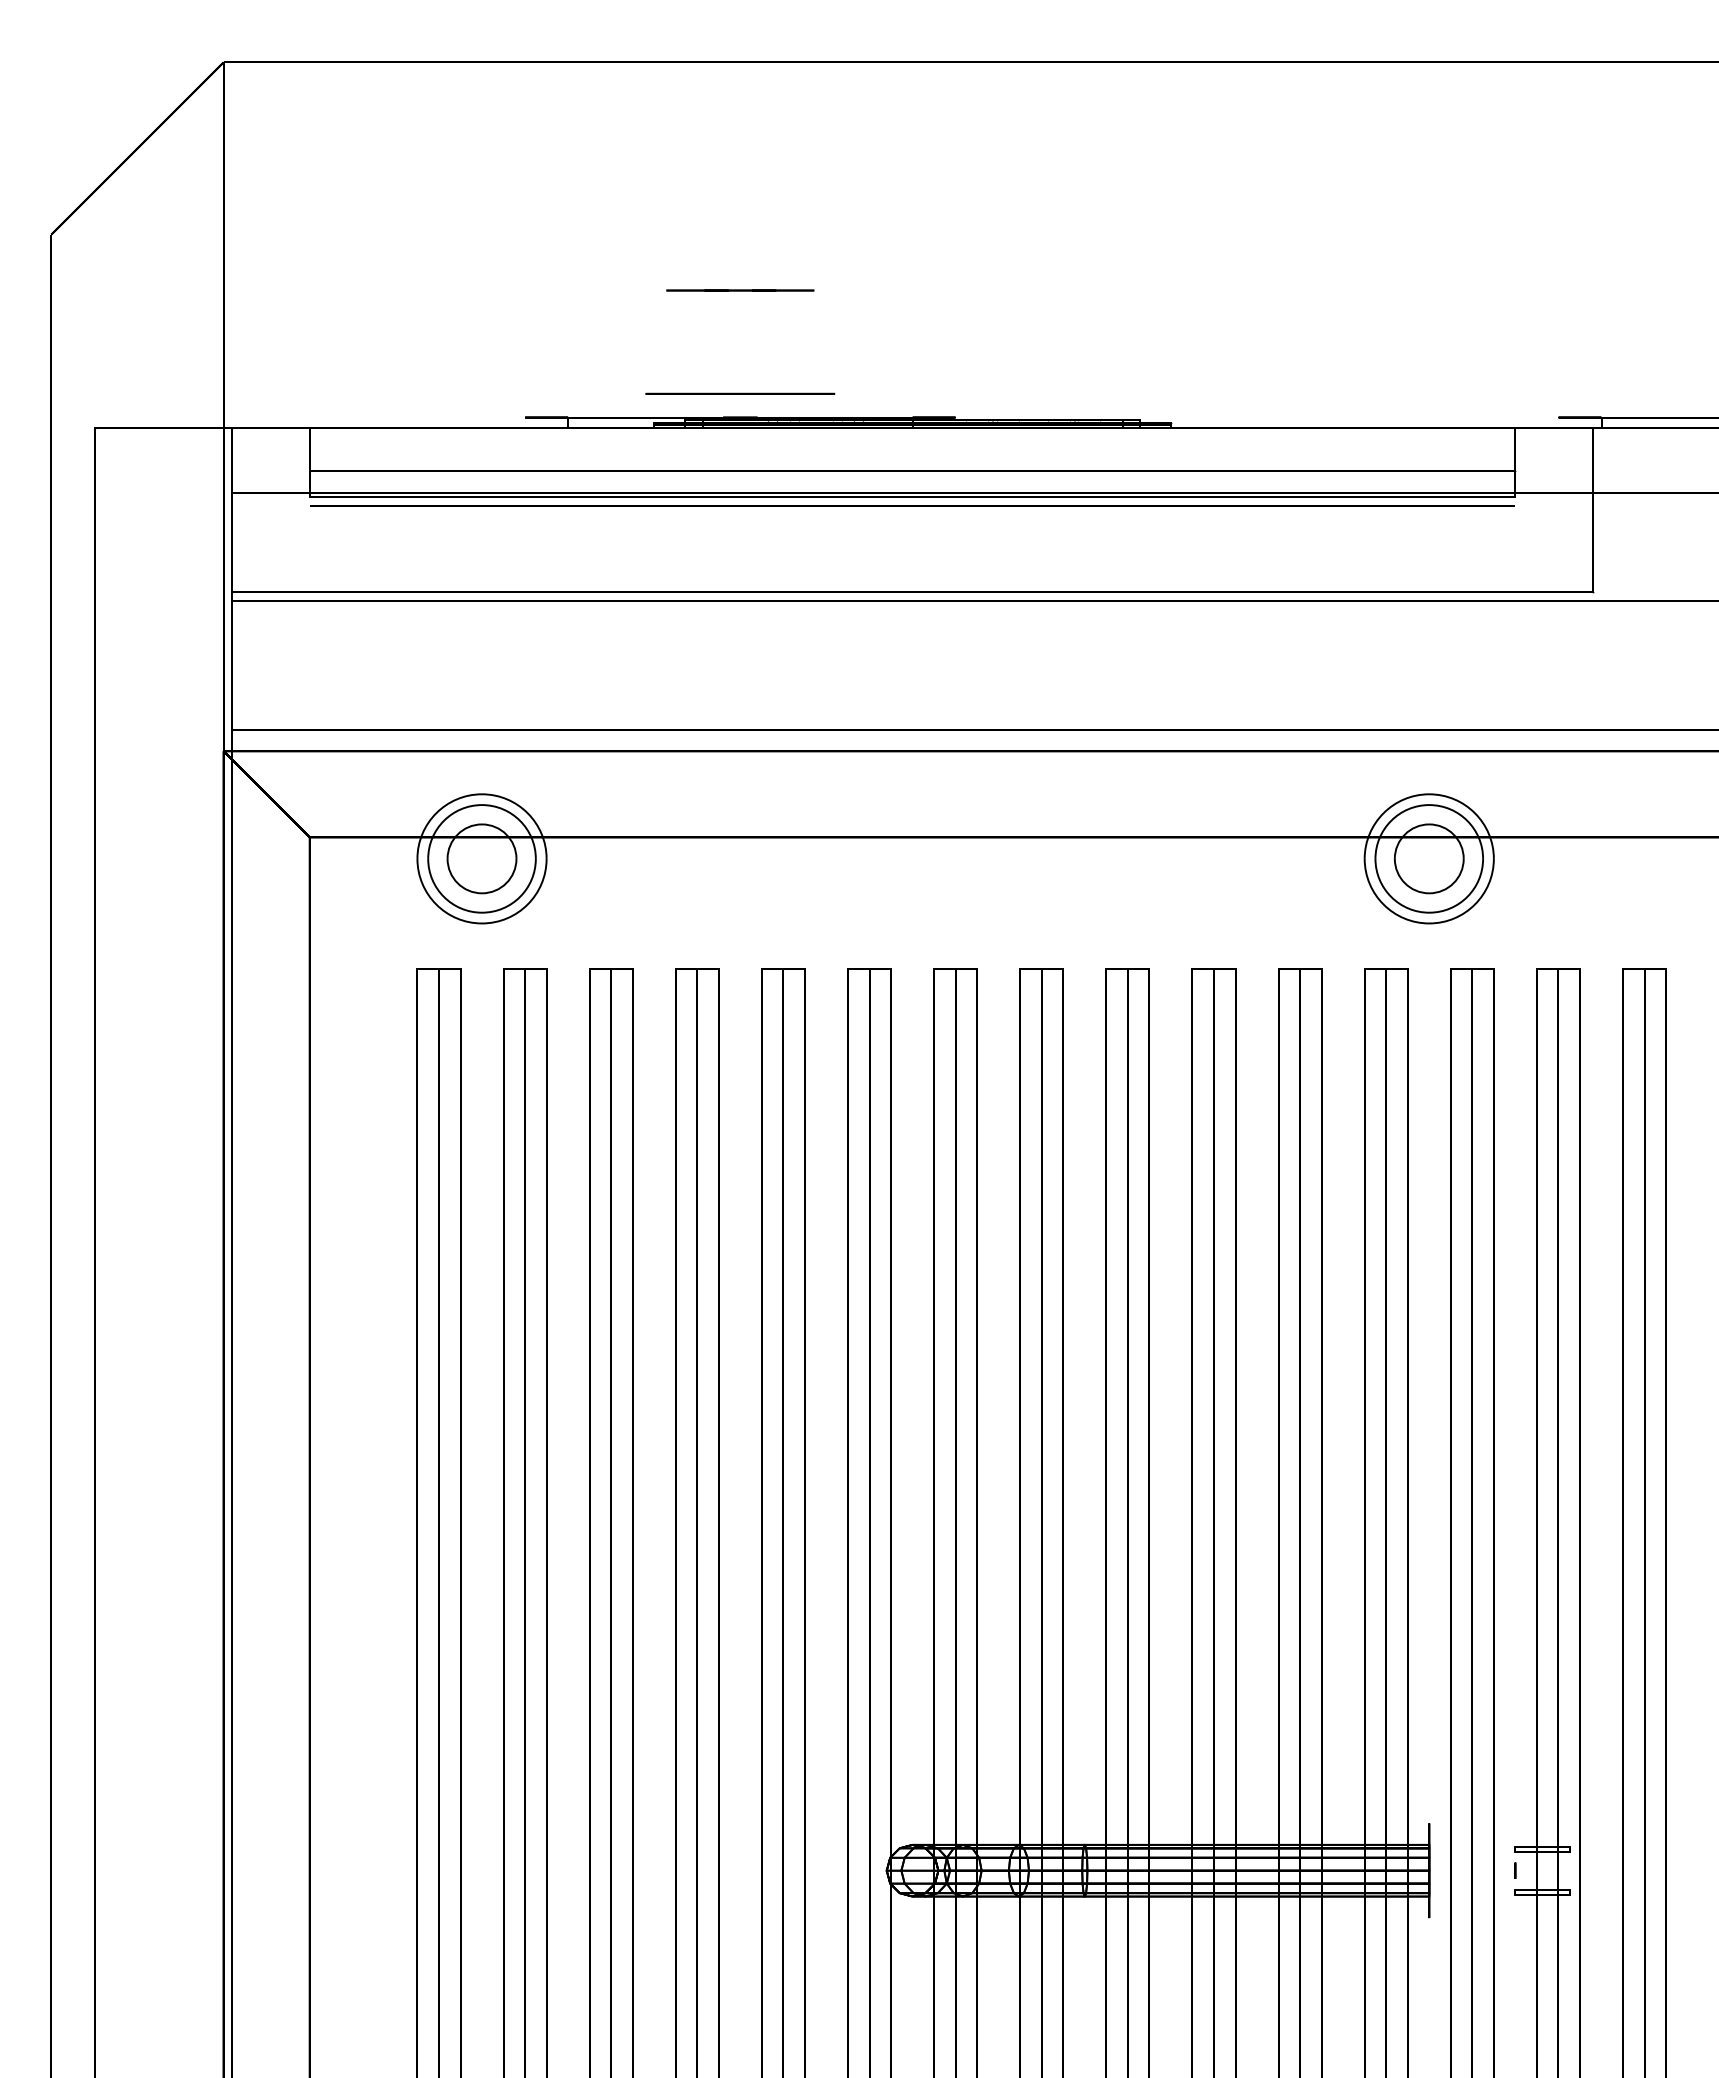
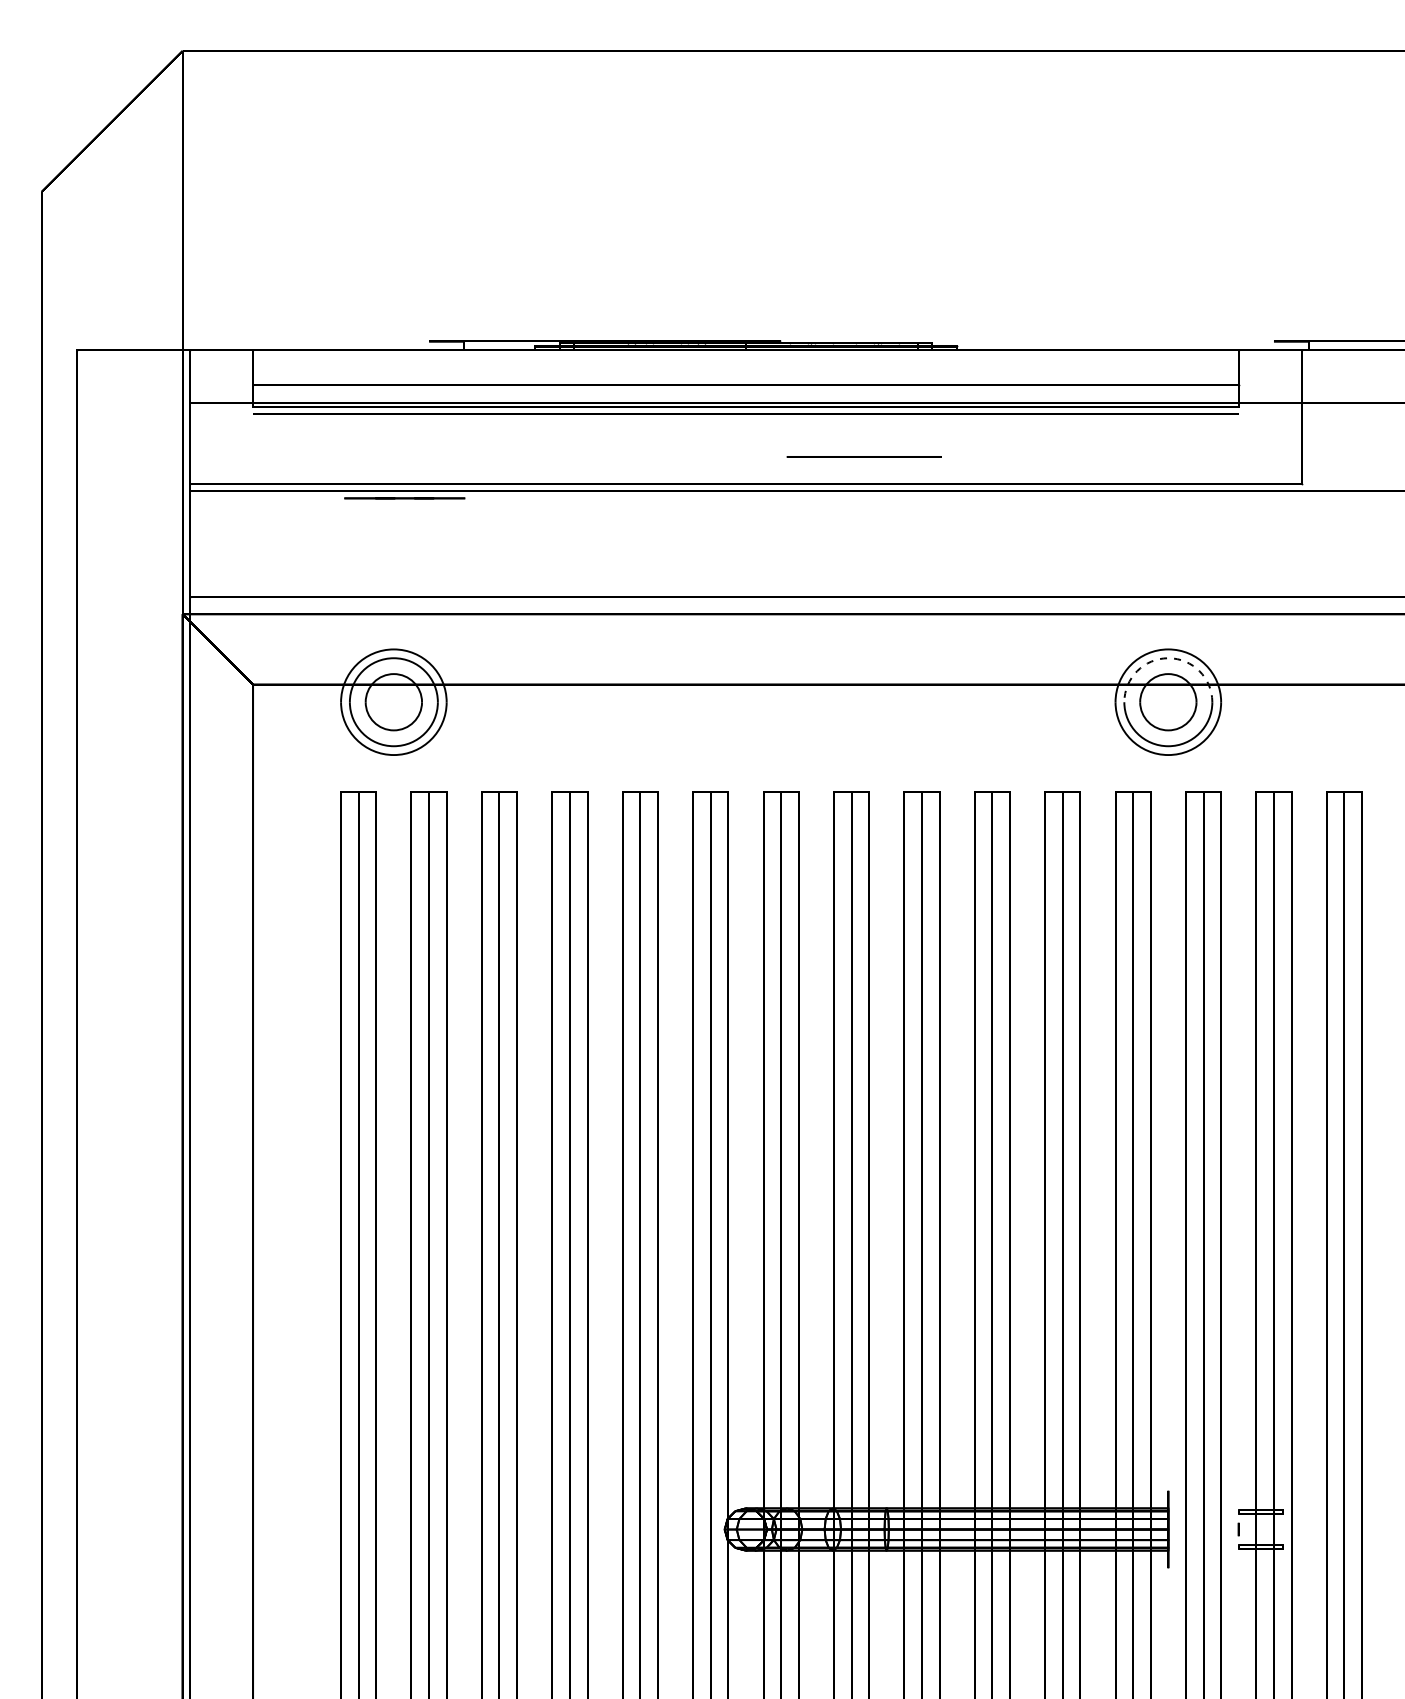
line: (740, 290) -> (404, 498), moved
circle: (740, 393) -> (864, 456), moved
arc: (1429, 805) -> (1168, 658), solid -> dashed

